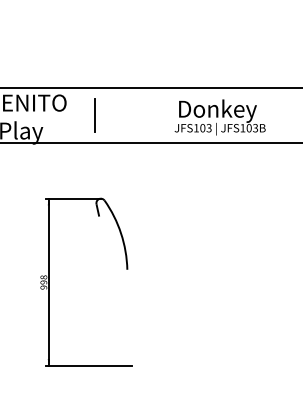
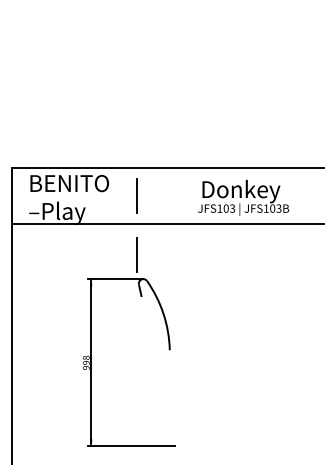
text: (220, 117) -> (243, 197), moved
line: (94, 174) -> (136, 254), added

